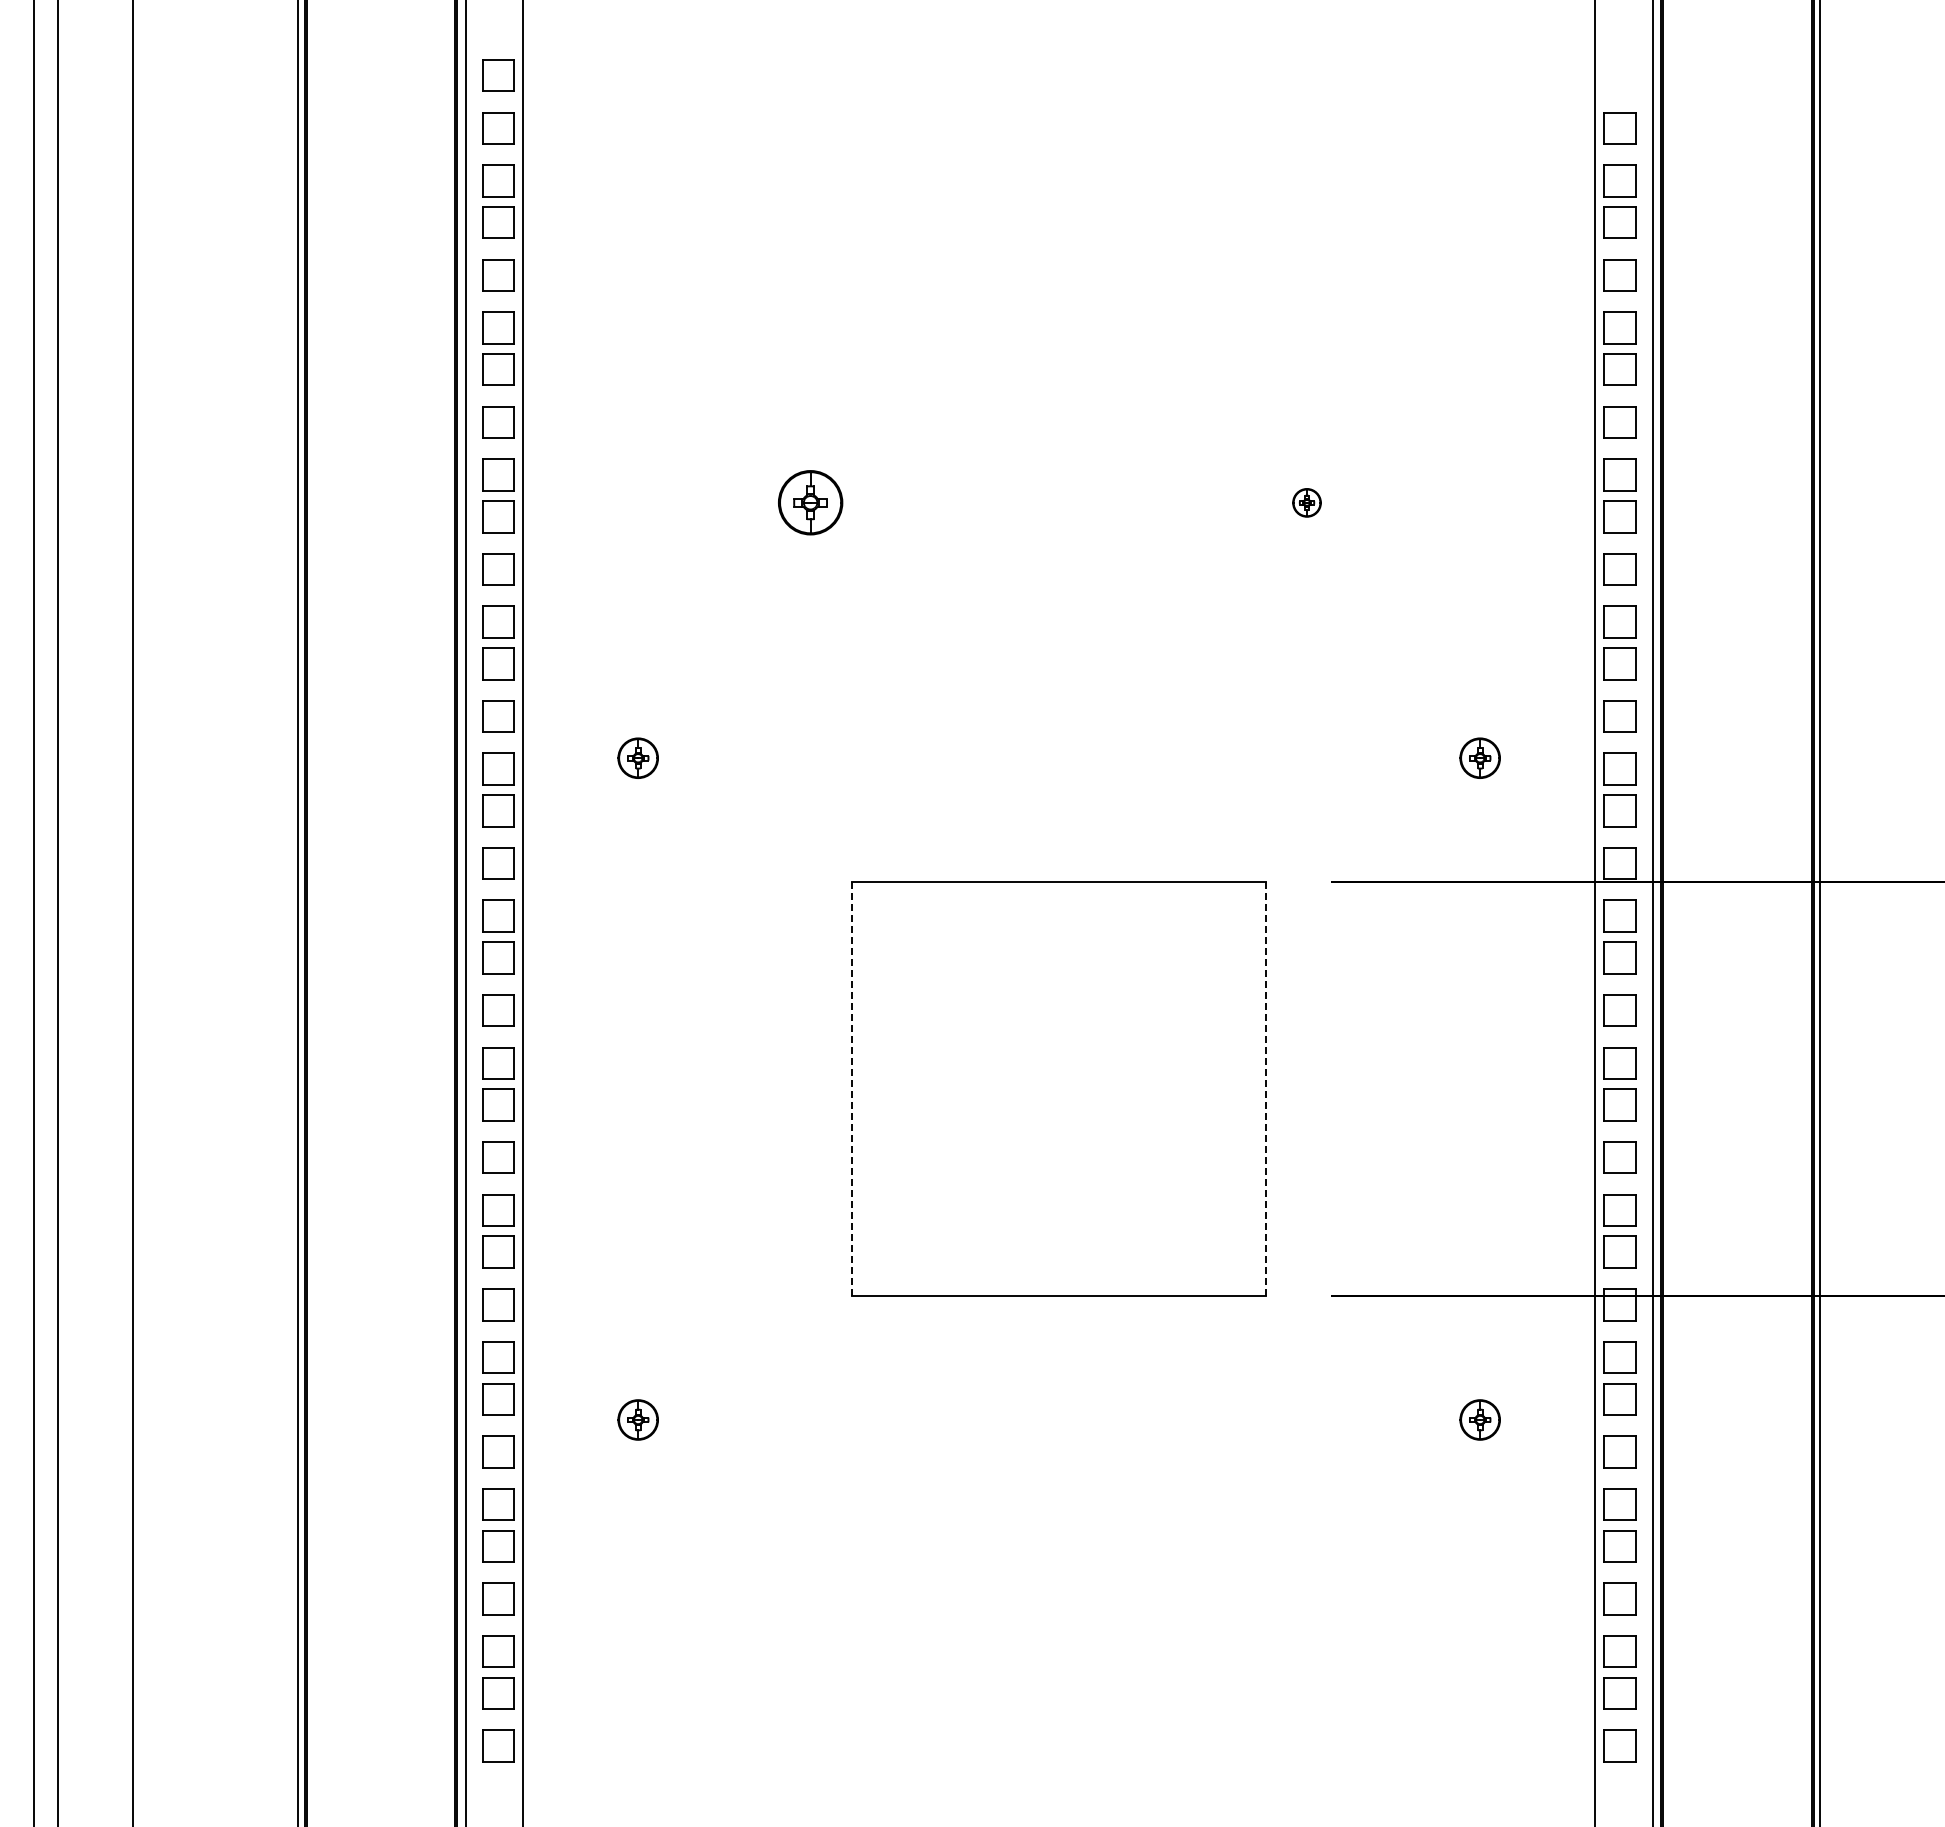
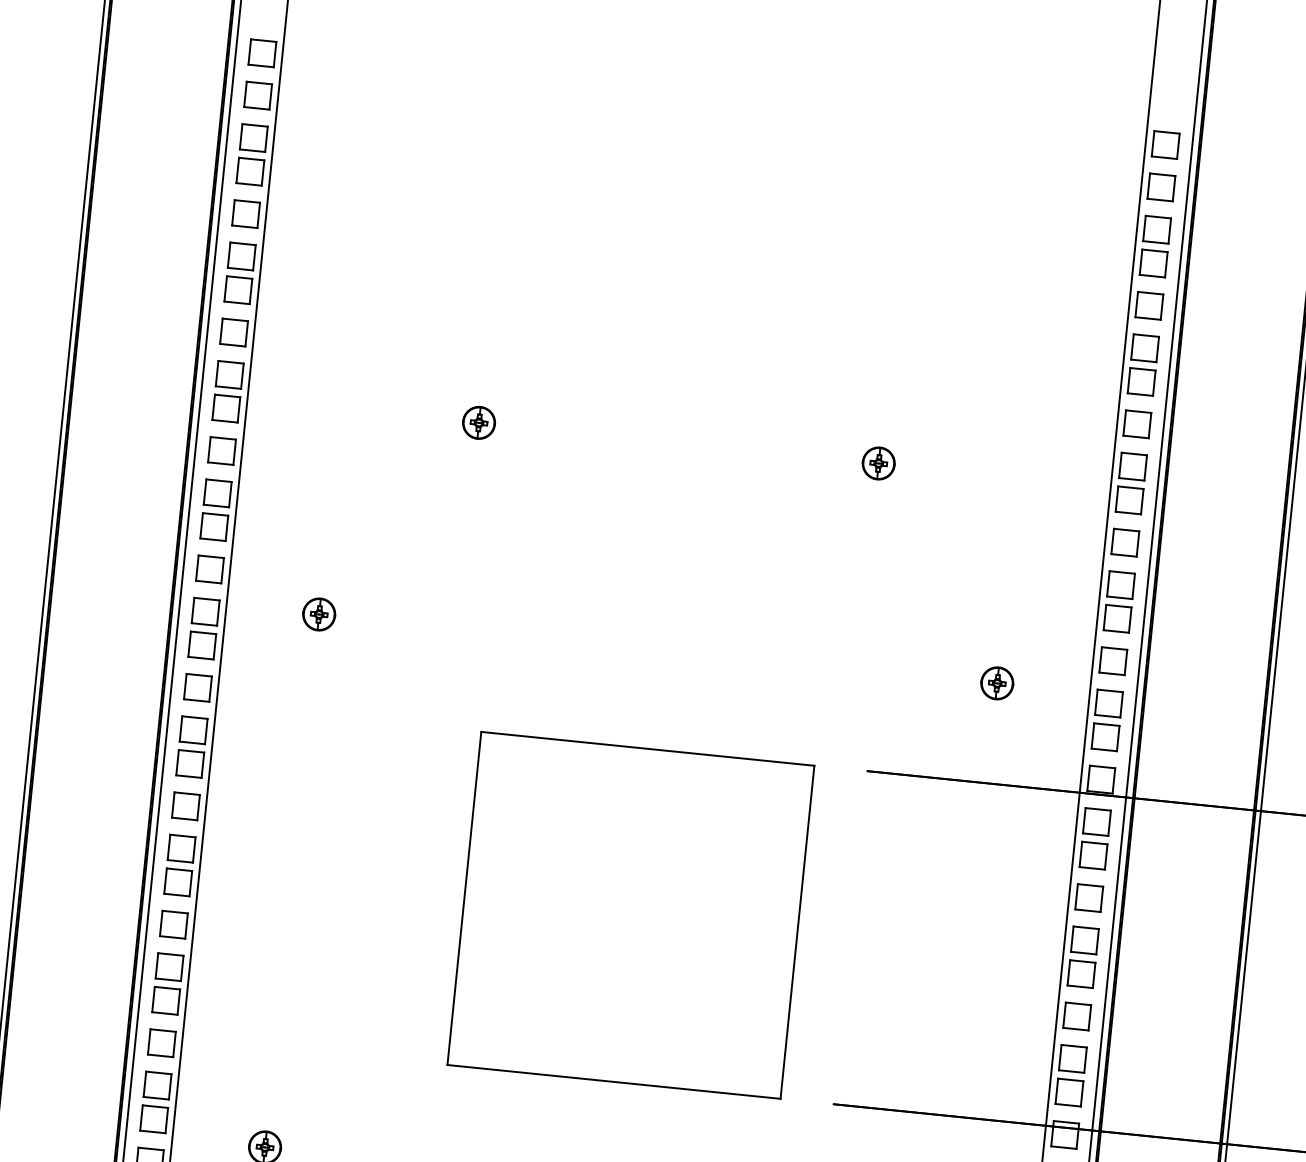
part: (1619, 75) -> (1165, 144), added
part: (810, 502) -> (478, 422), size x0.62
part: (1306, 502) -> (878, 463), size x1.43
line: (852, 1089) -> (464, 898), dashed -> solid
line: (1265, 1089) -> (797, 932), dashed -> solid

